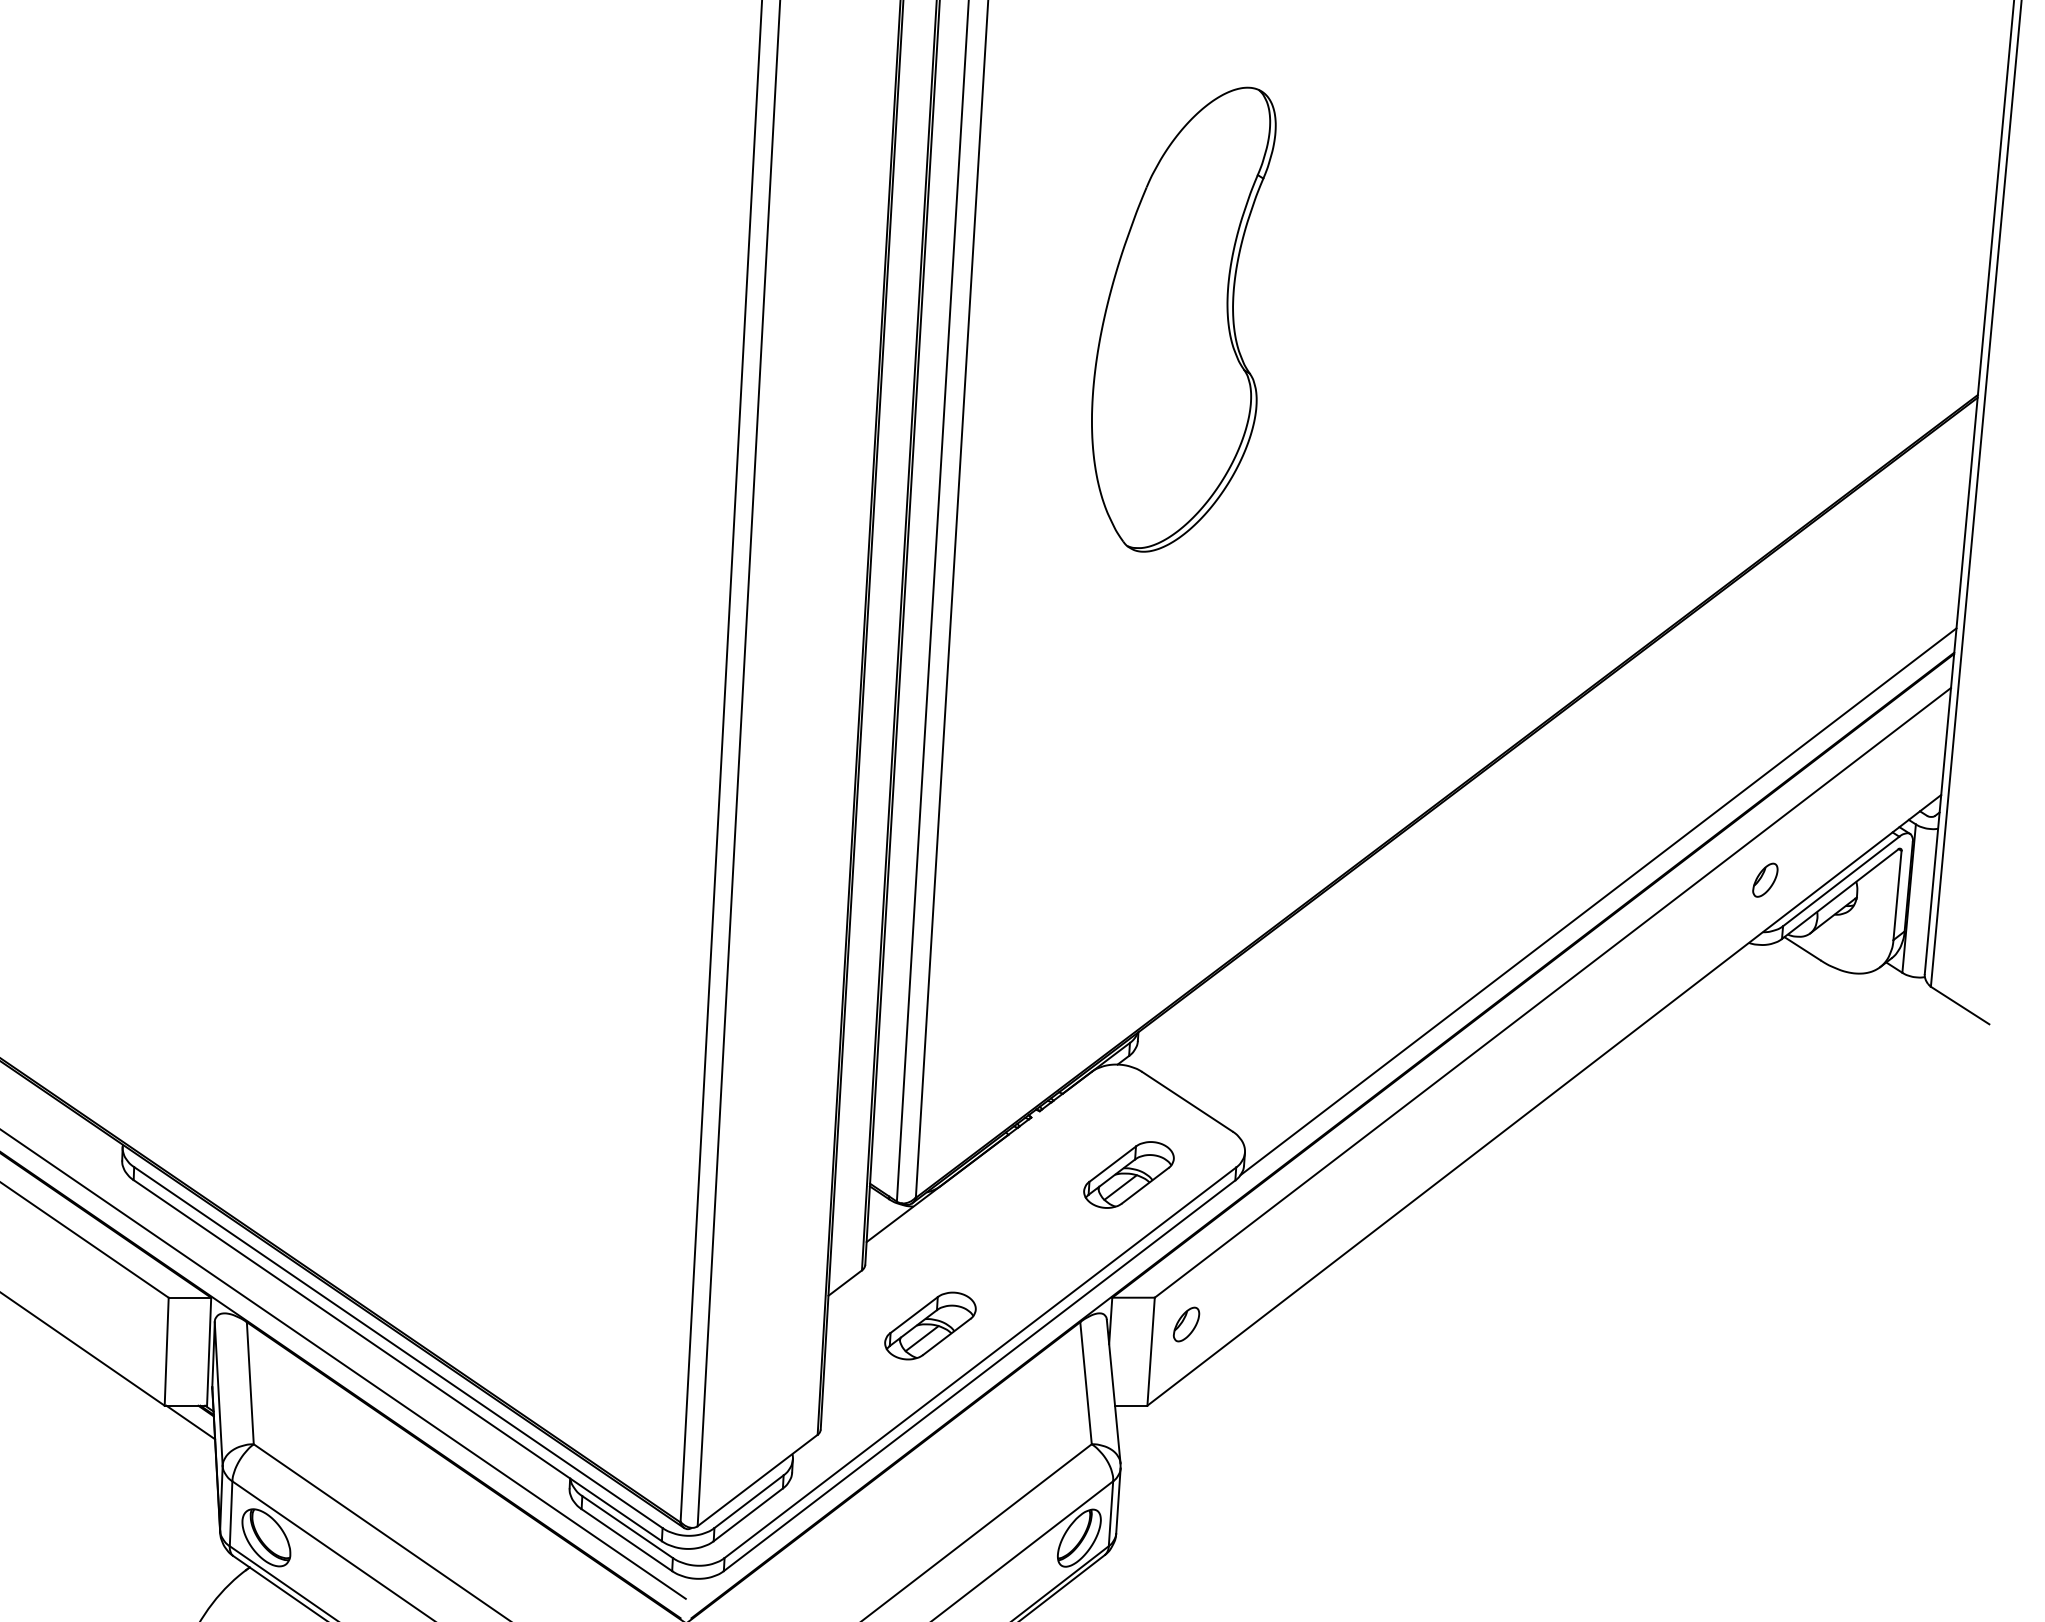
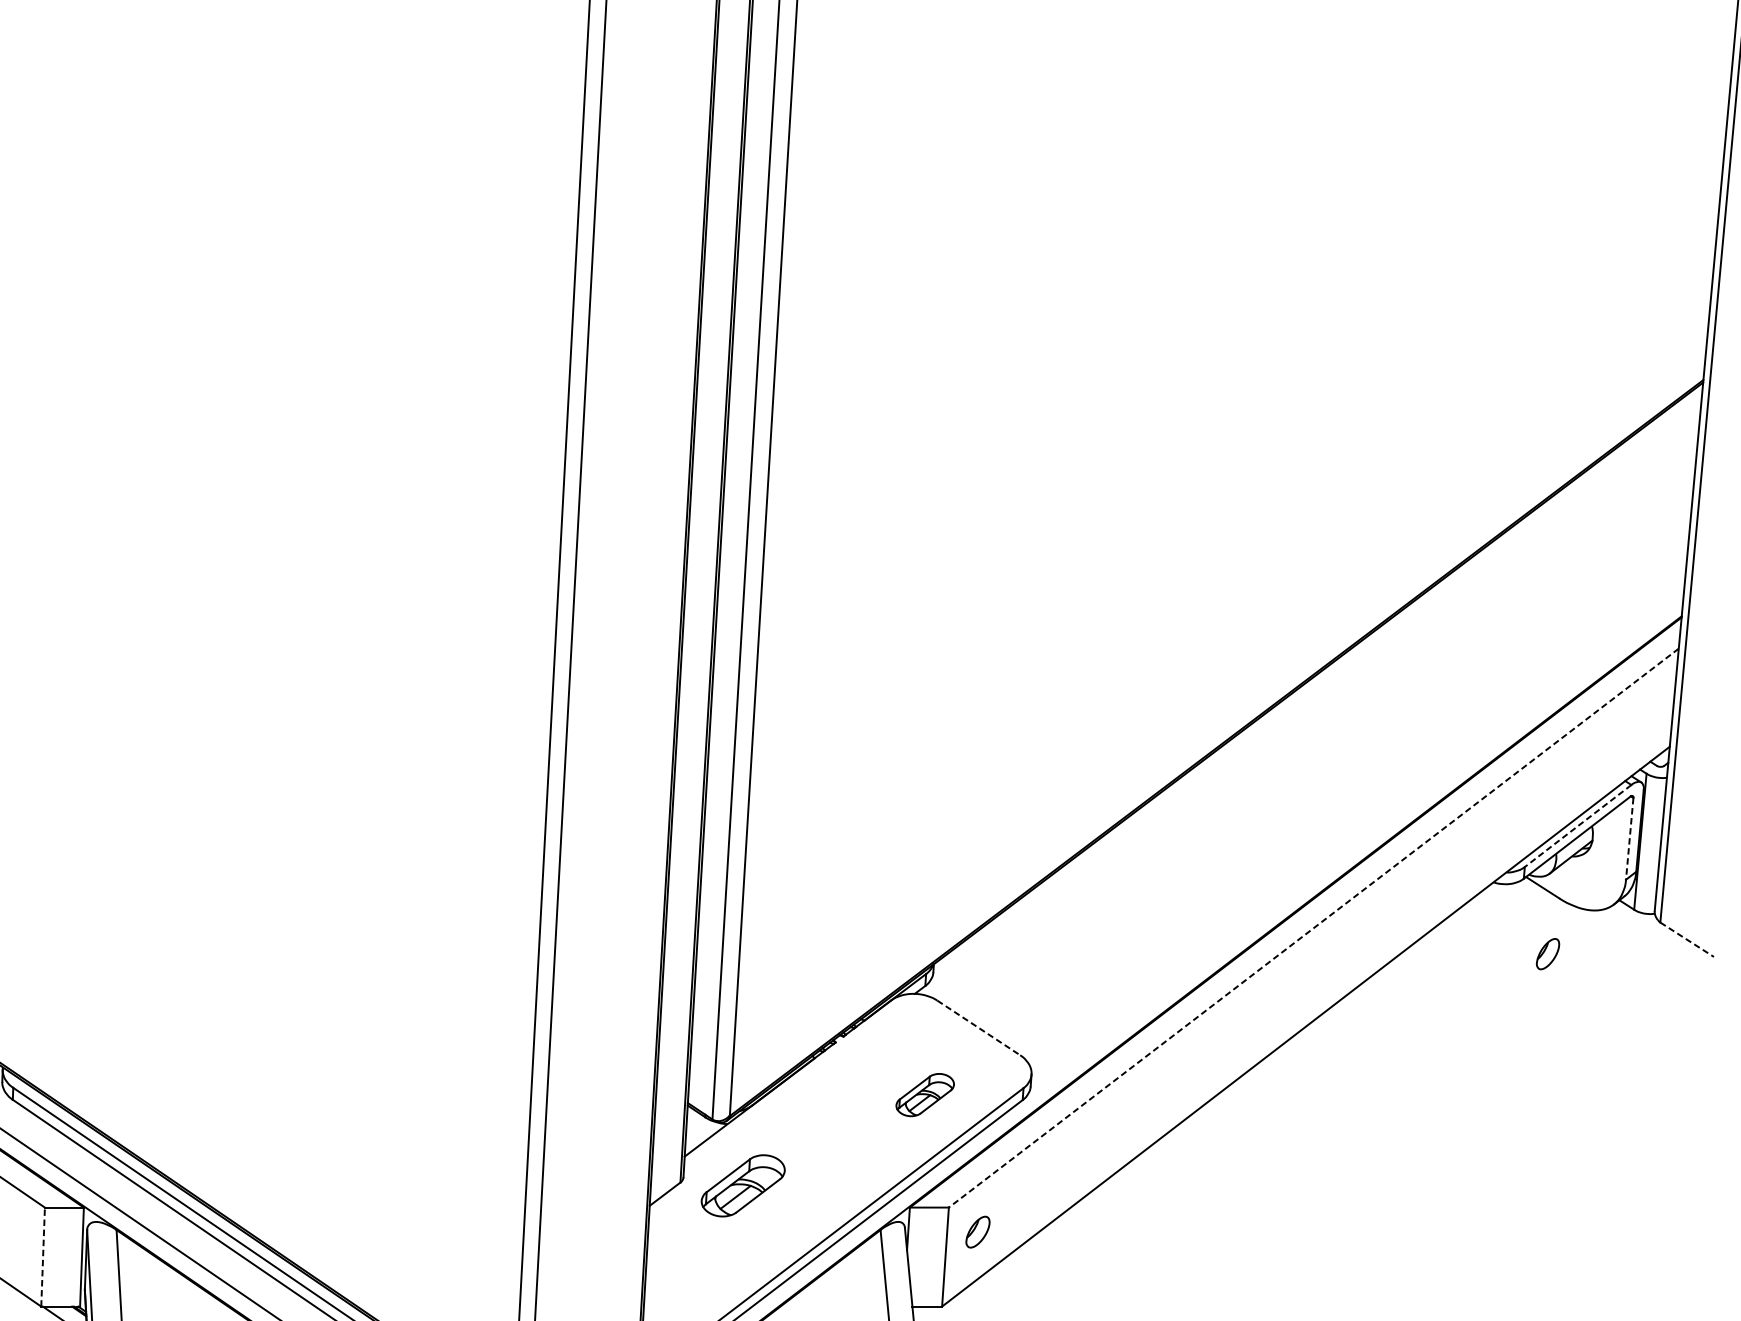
part: (1183, 319) -> (975, 310), removed
part: (1765, 879) -> (1548, 953), moved
line: (1840, 881) -> (1577, 826), solid -> dashed
line: (1897, 895) -> (1629, 838), solid -> dashed
line: (1598, 901) -> (1355, 844), removed
line: (1552, 993) -> (1313, 928), solid -> dashed
line: (1960, 1005) -> (1687, 939), solid -> dashed
line: (1187, 1102) -> (978, 1028), solid -> dashed
part: (1128, 1174) -> (924, 1094), size x0.7
part: (930, 1325) -> (743, 1185), moved
line: (166, 1351) -> (42, 1256), solid -> dashed

